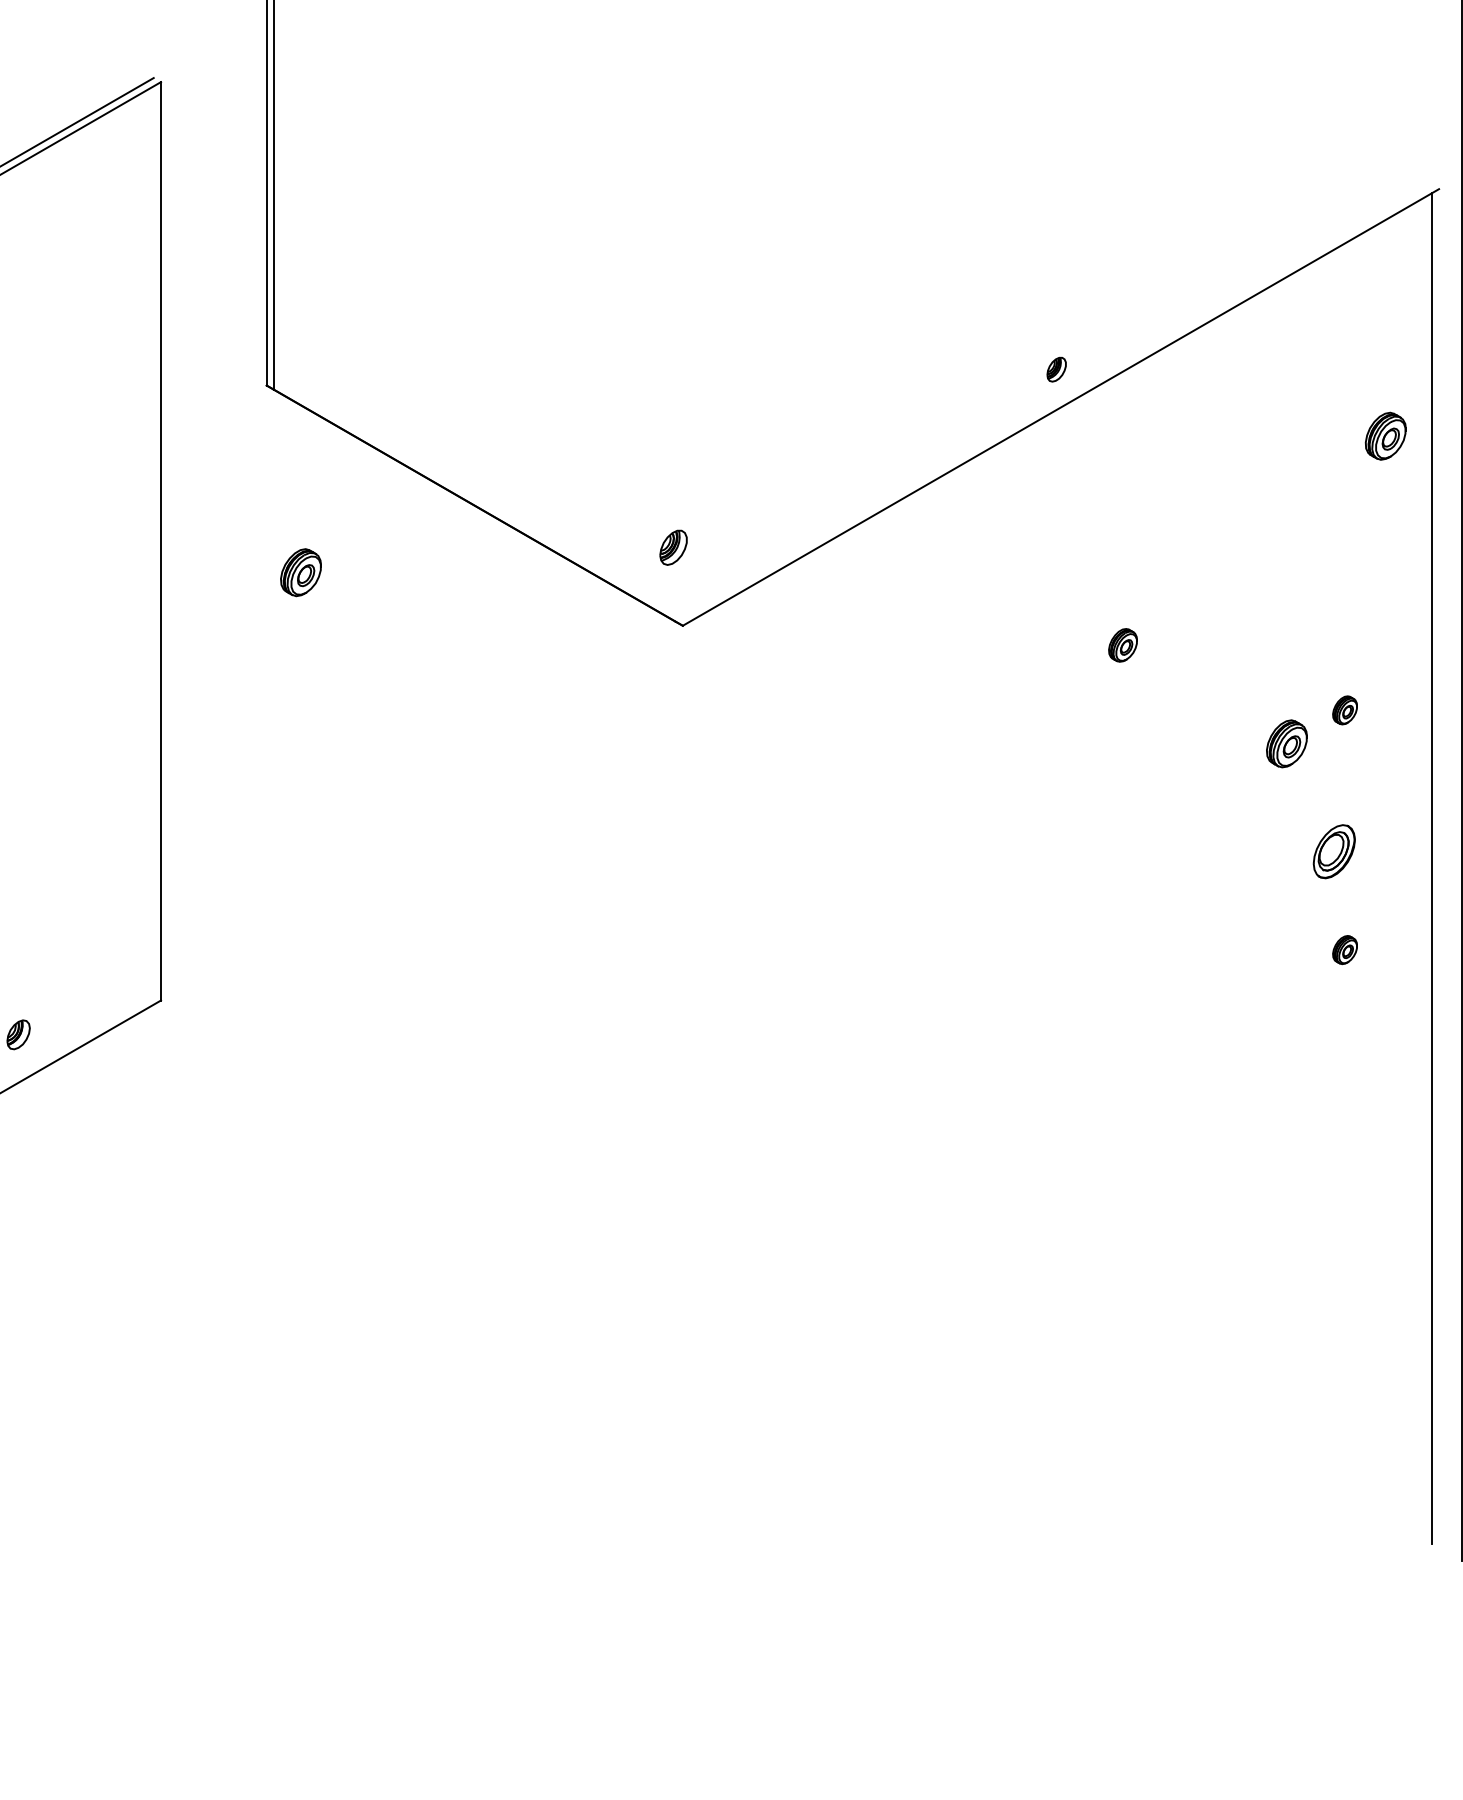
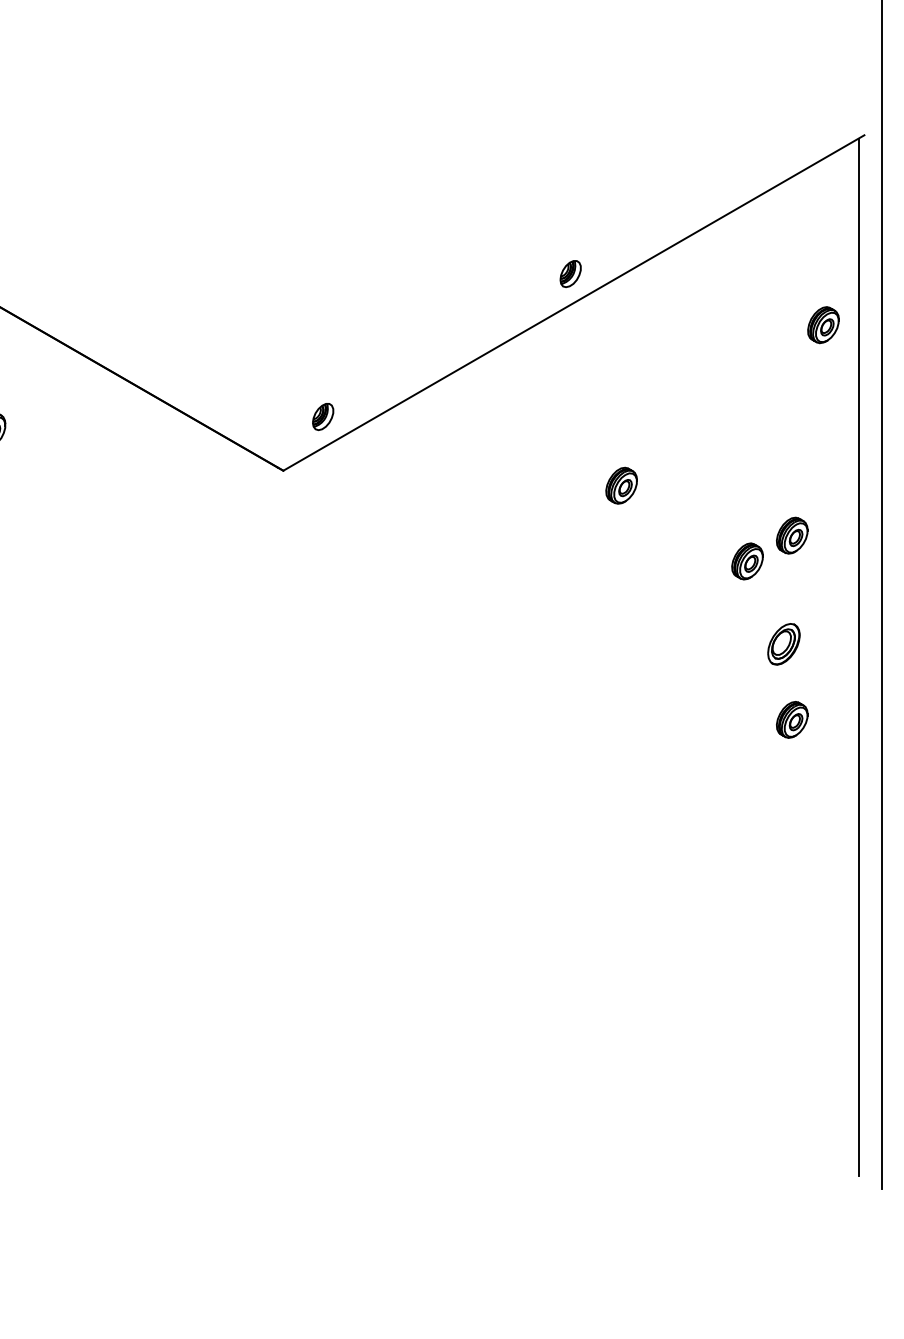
part: (1056, 369) -> (570, 273), size x1.43
part: (673, 547) -> (323, 416), moved
part: (1122, 645) -> (621, 485), size x1.43
part: (1344, 710) -> (791, 535), size x1.67
part: (1344, 949) -> (791, 719), size x1.67

